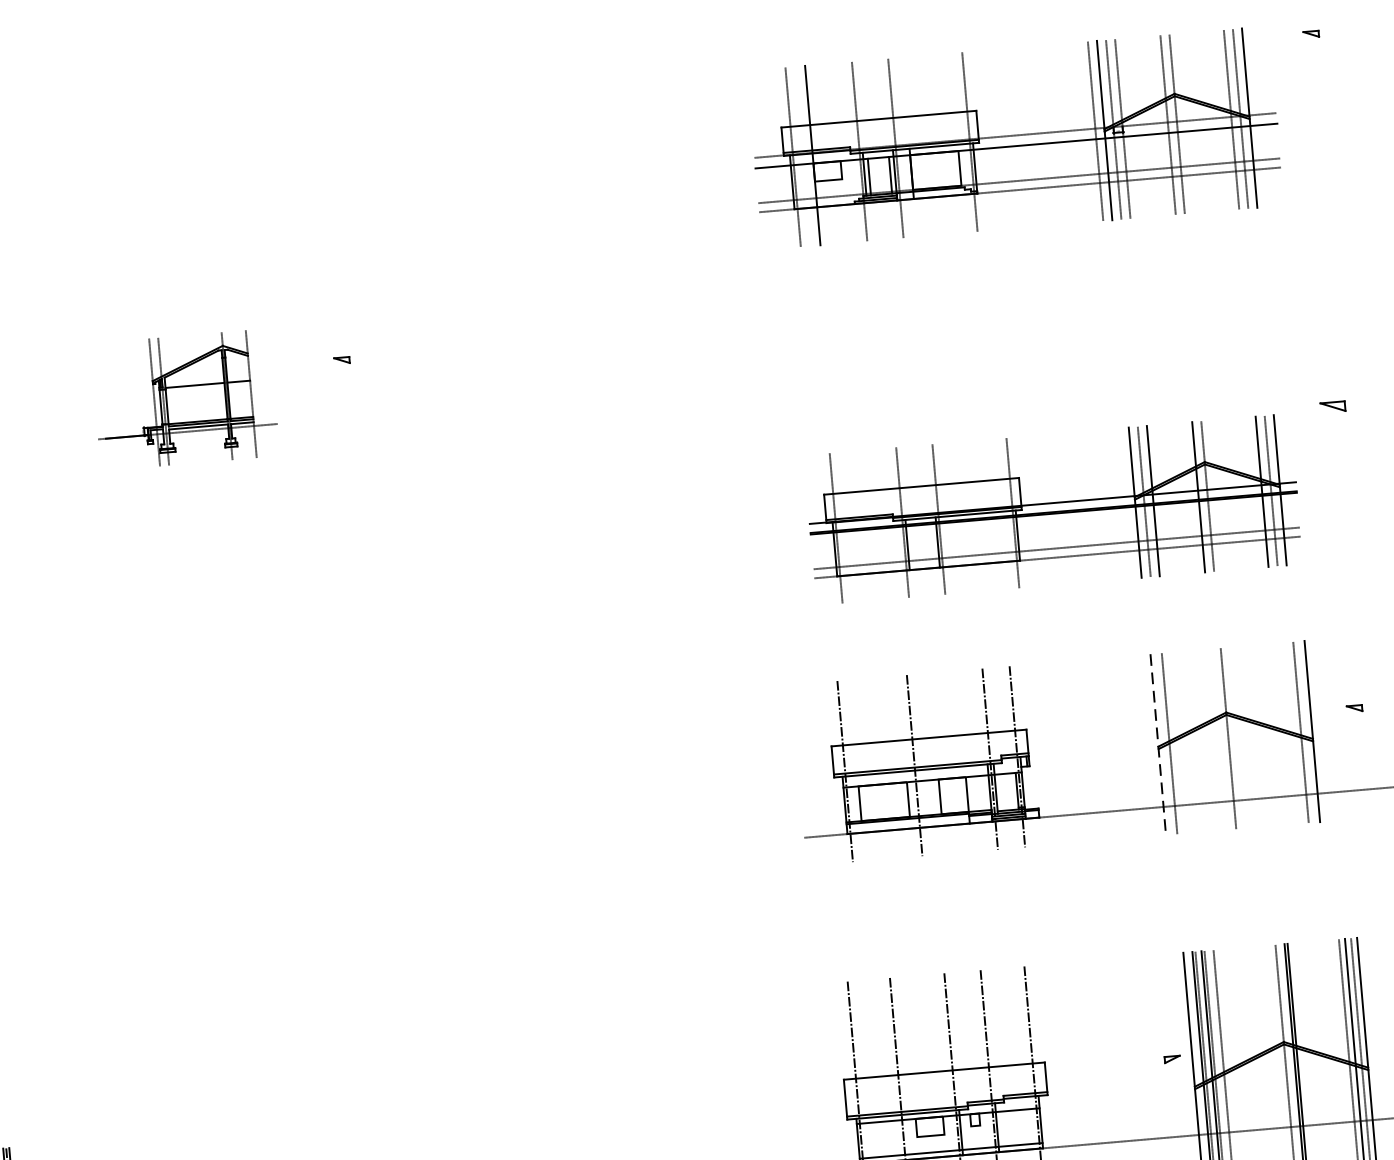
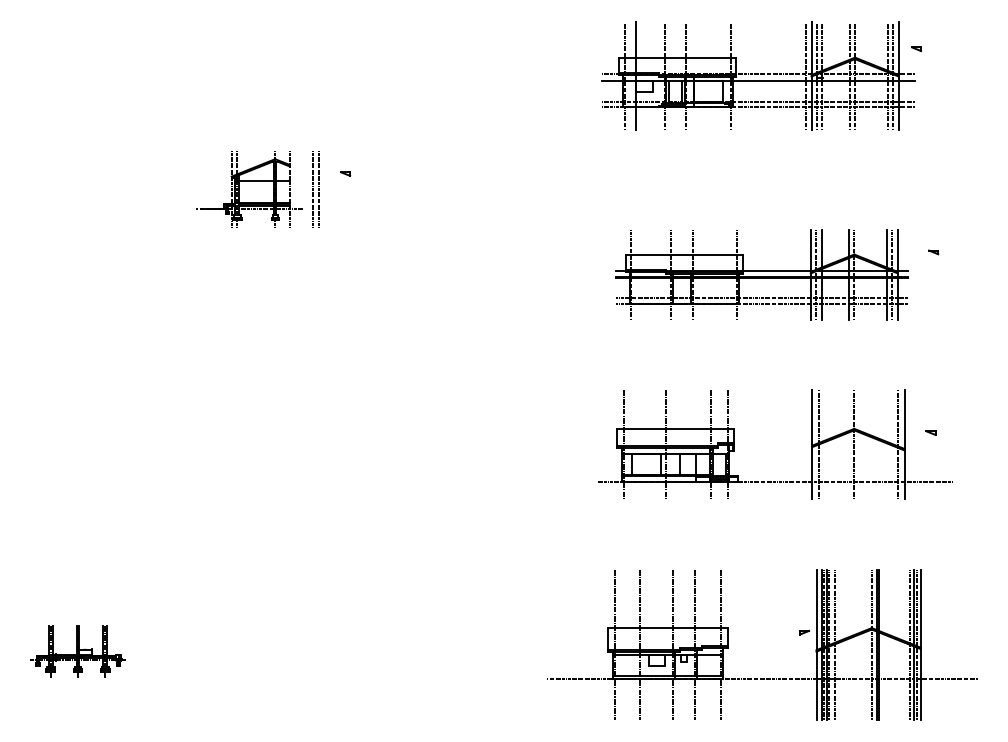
part: (1311, 34) -> (916, 49), moved
line: (290, 390) -> (313, 189), added
line: (299, 390) -> (318, 189), added
part: (1333, 407) -> (933, 252), size x0.62
part: (1052, 508) -> (761, 274), moved
line: (1158, 746) -> (812, 445), dashed -> solid

